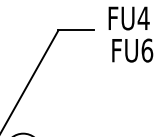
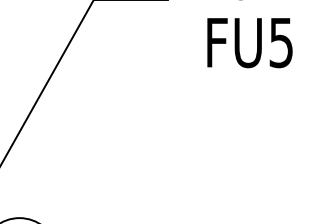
text: (147, 50) -> (281, 42), FU6 -> FU5

